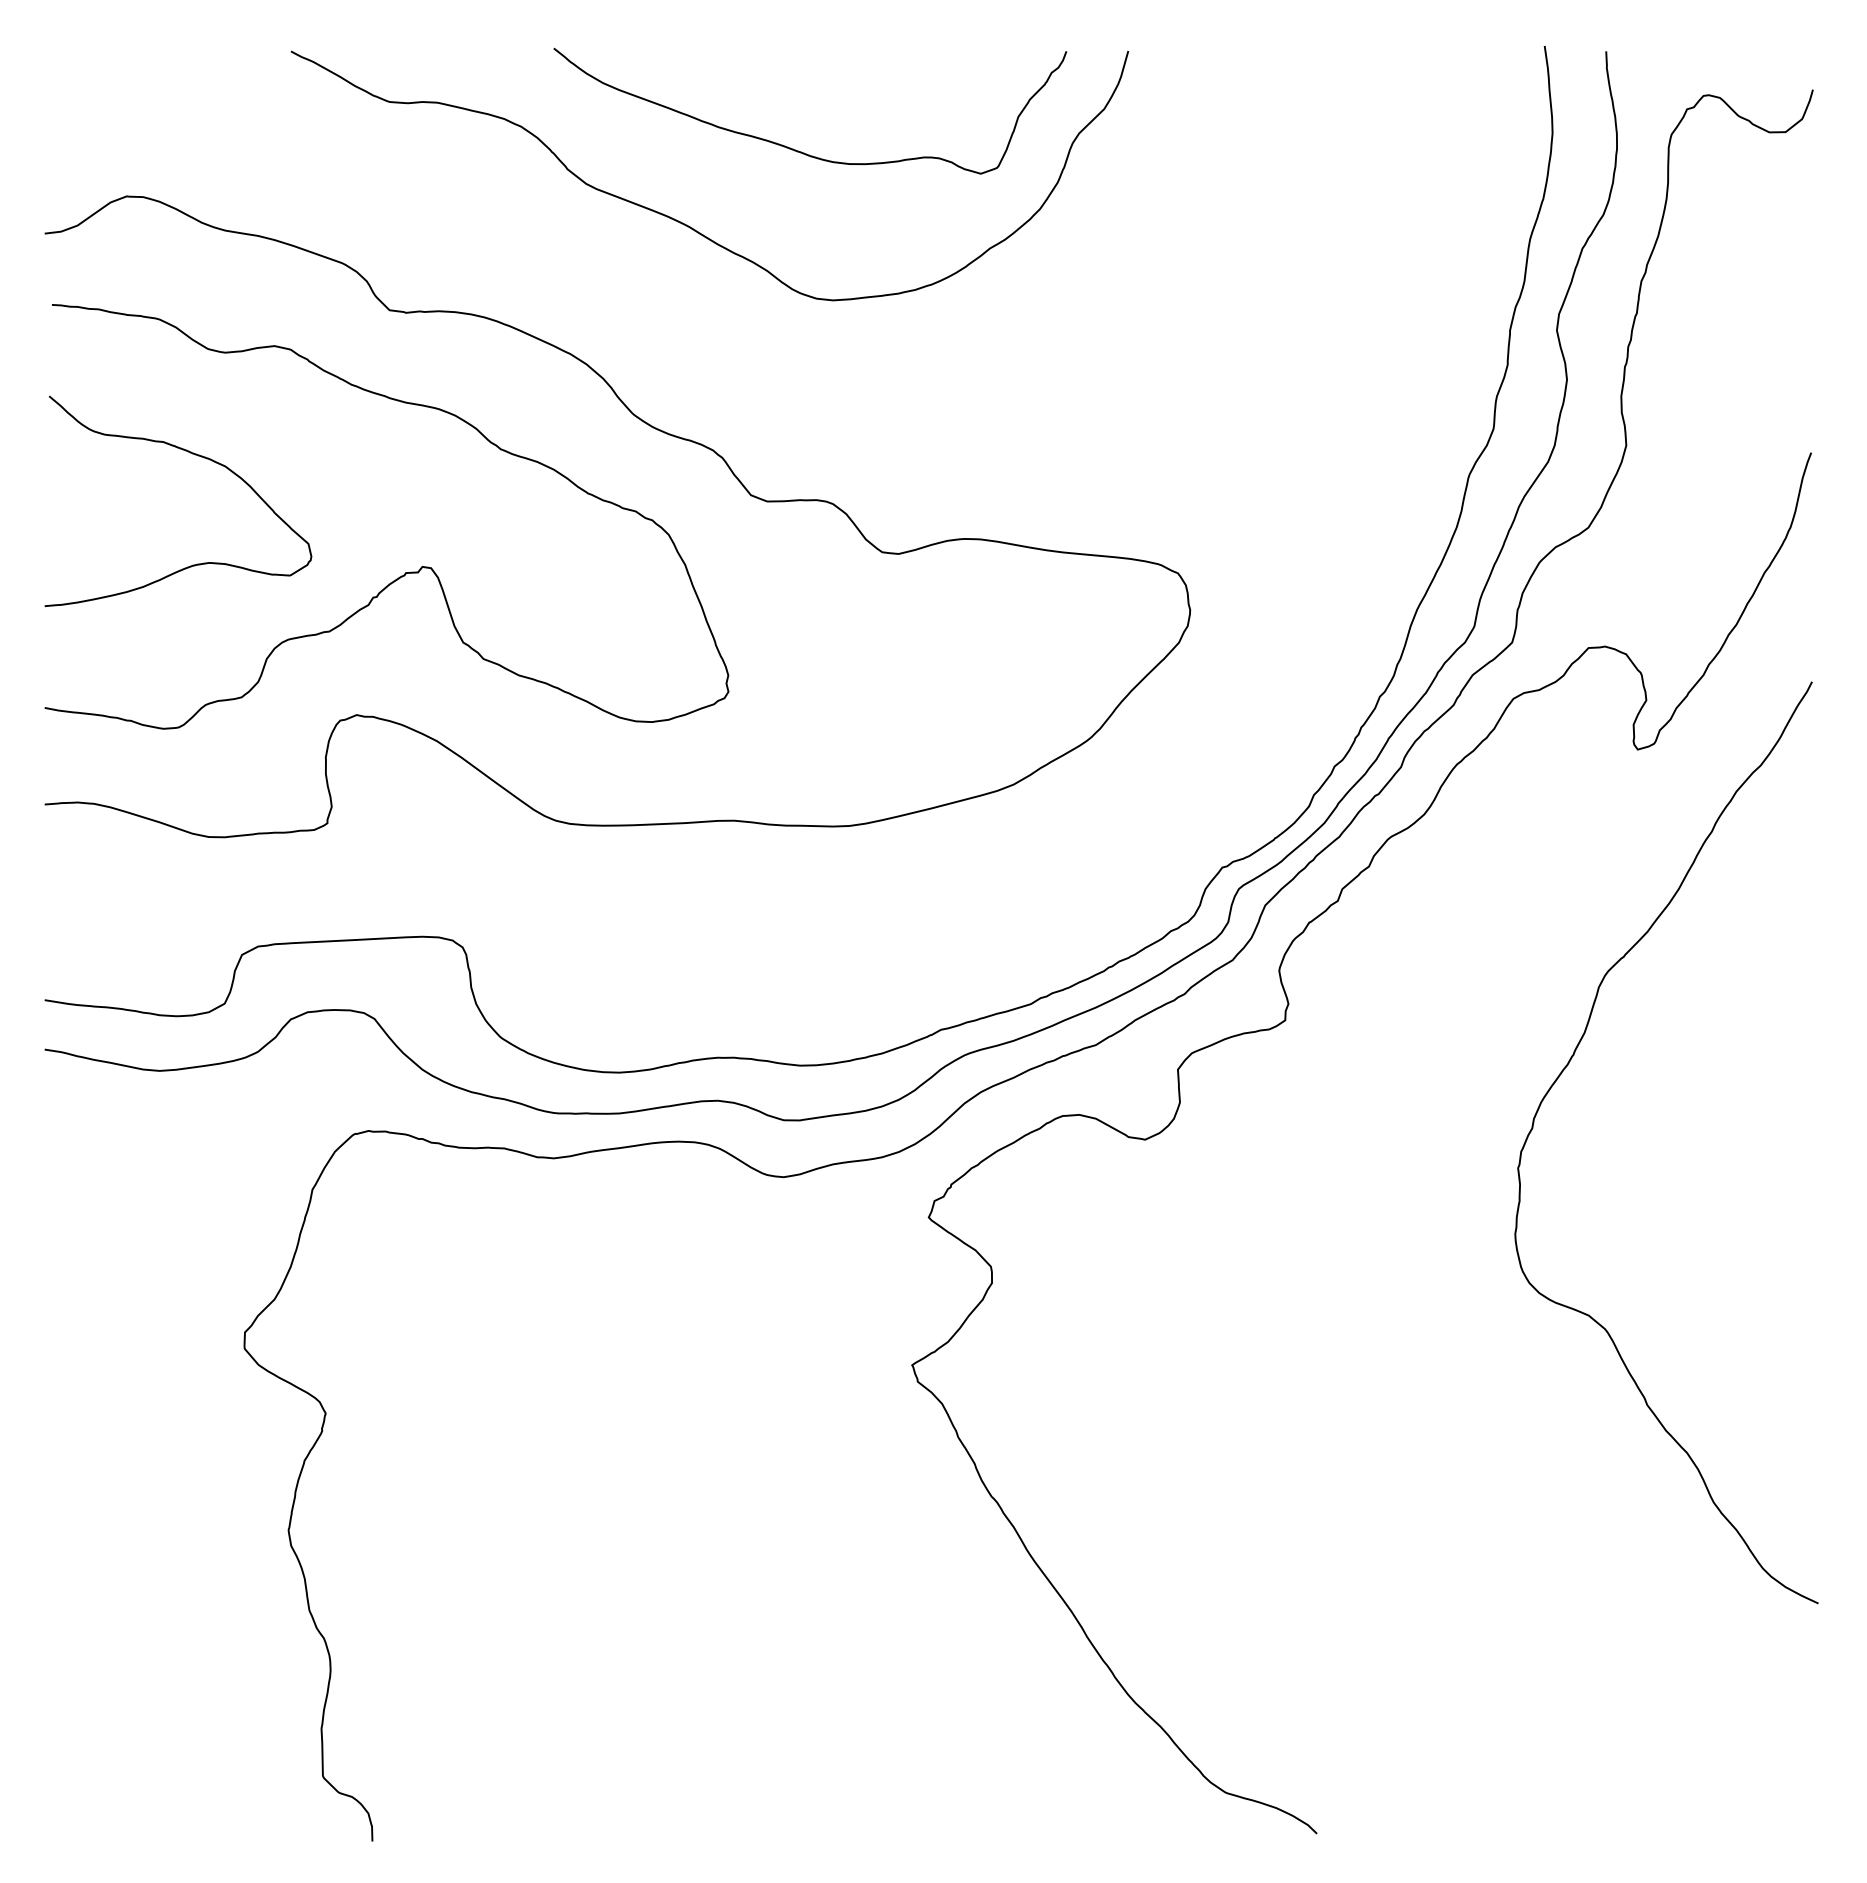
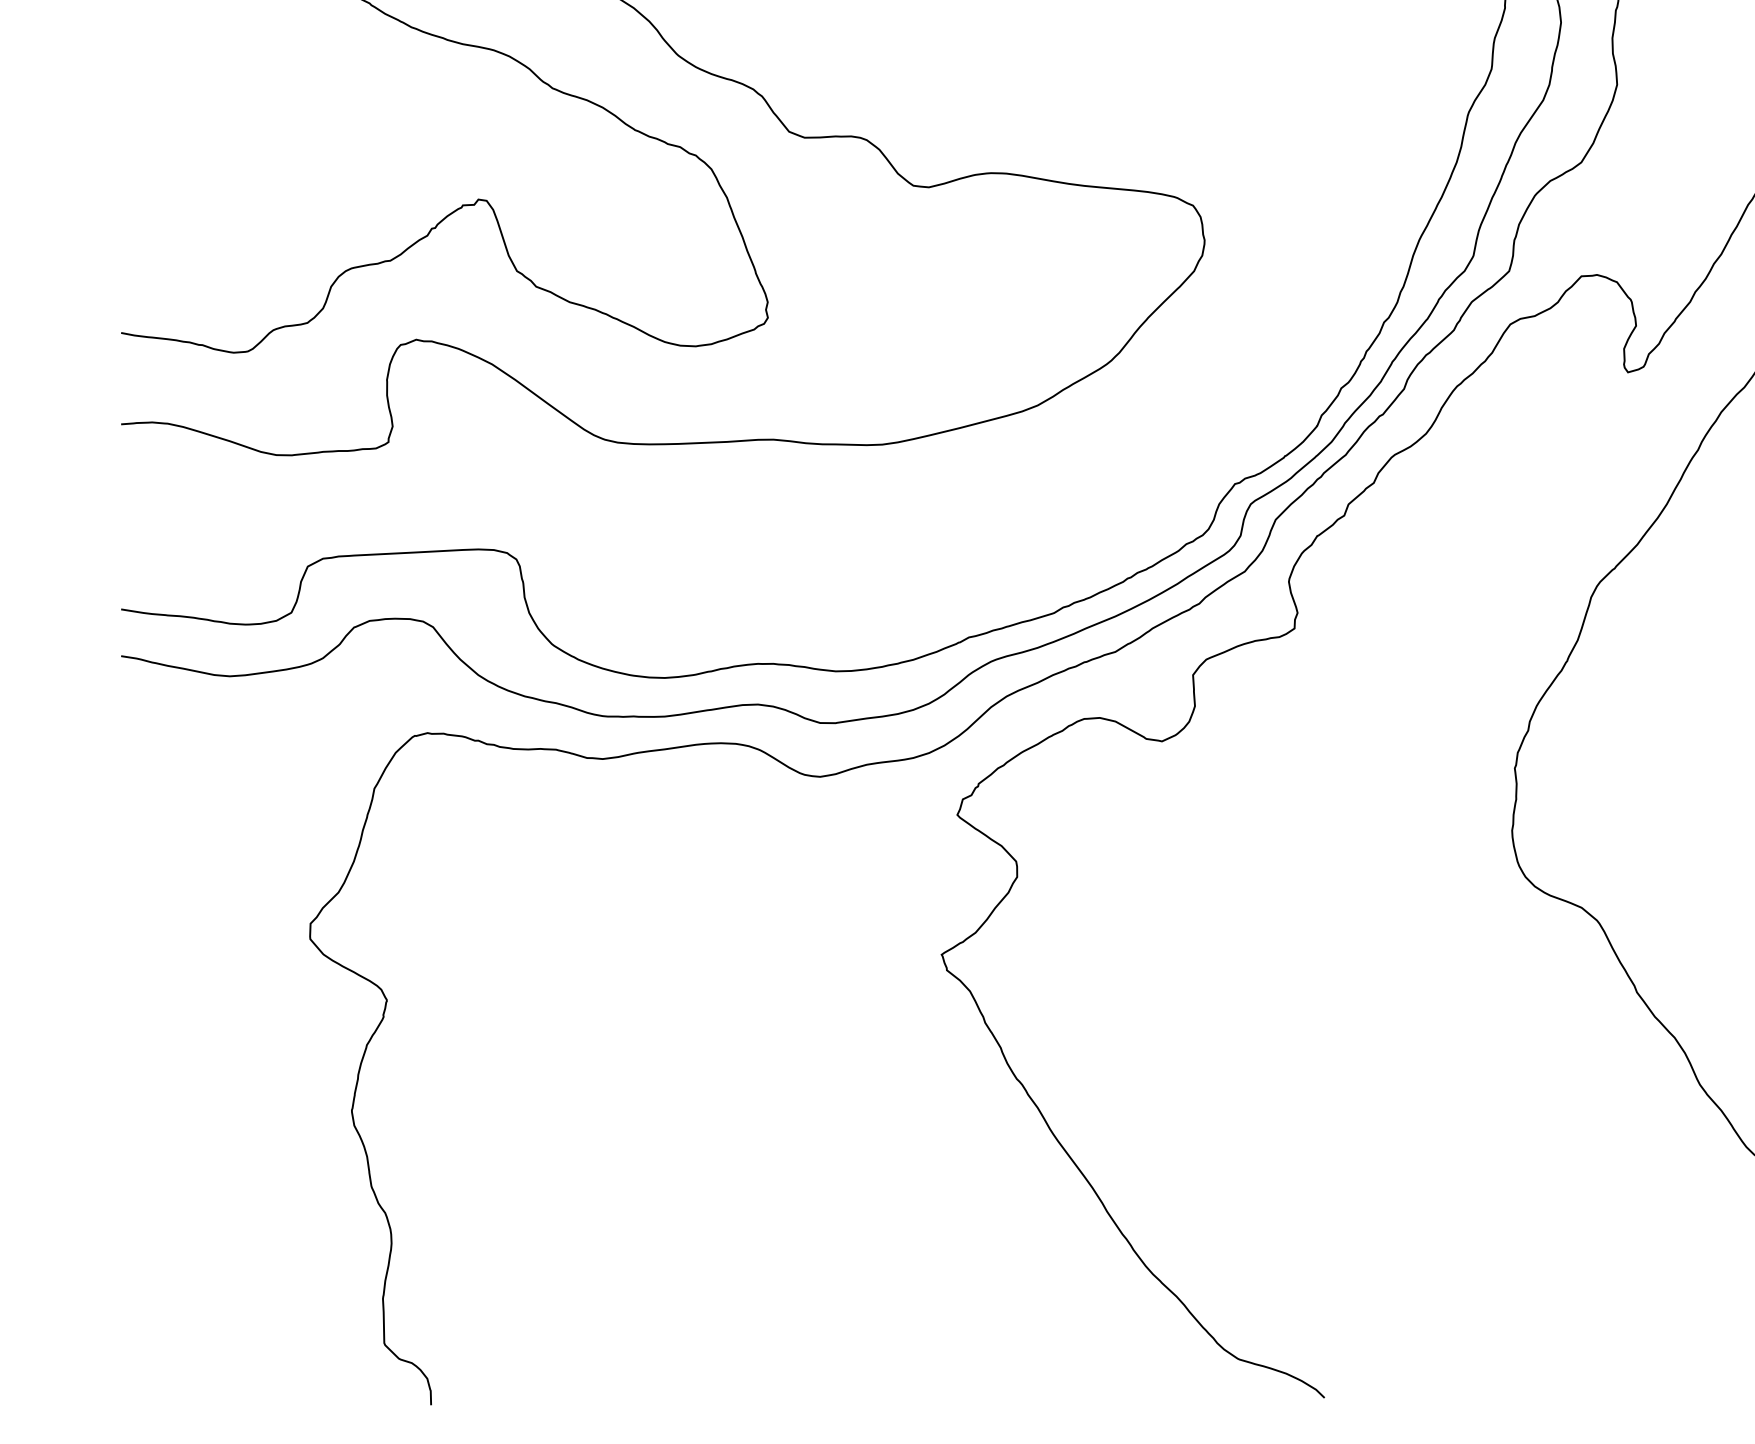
curve: (192, 454) -> (260, 93), removed

